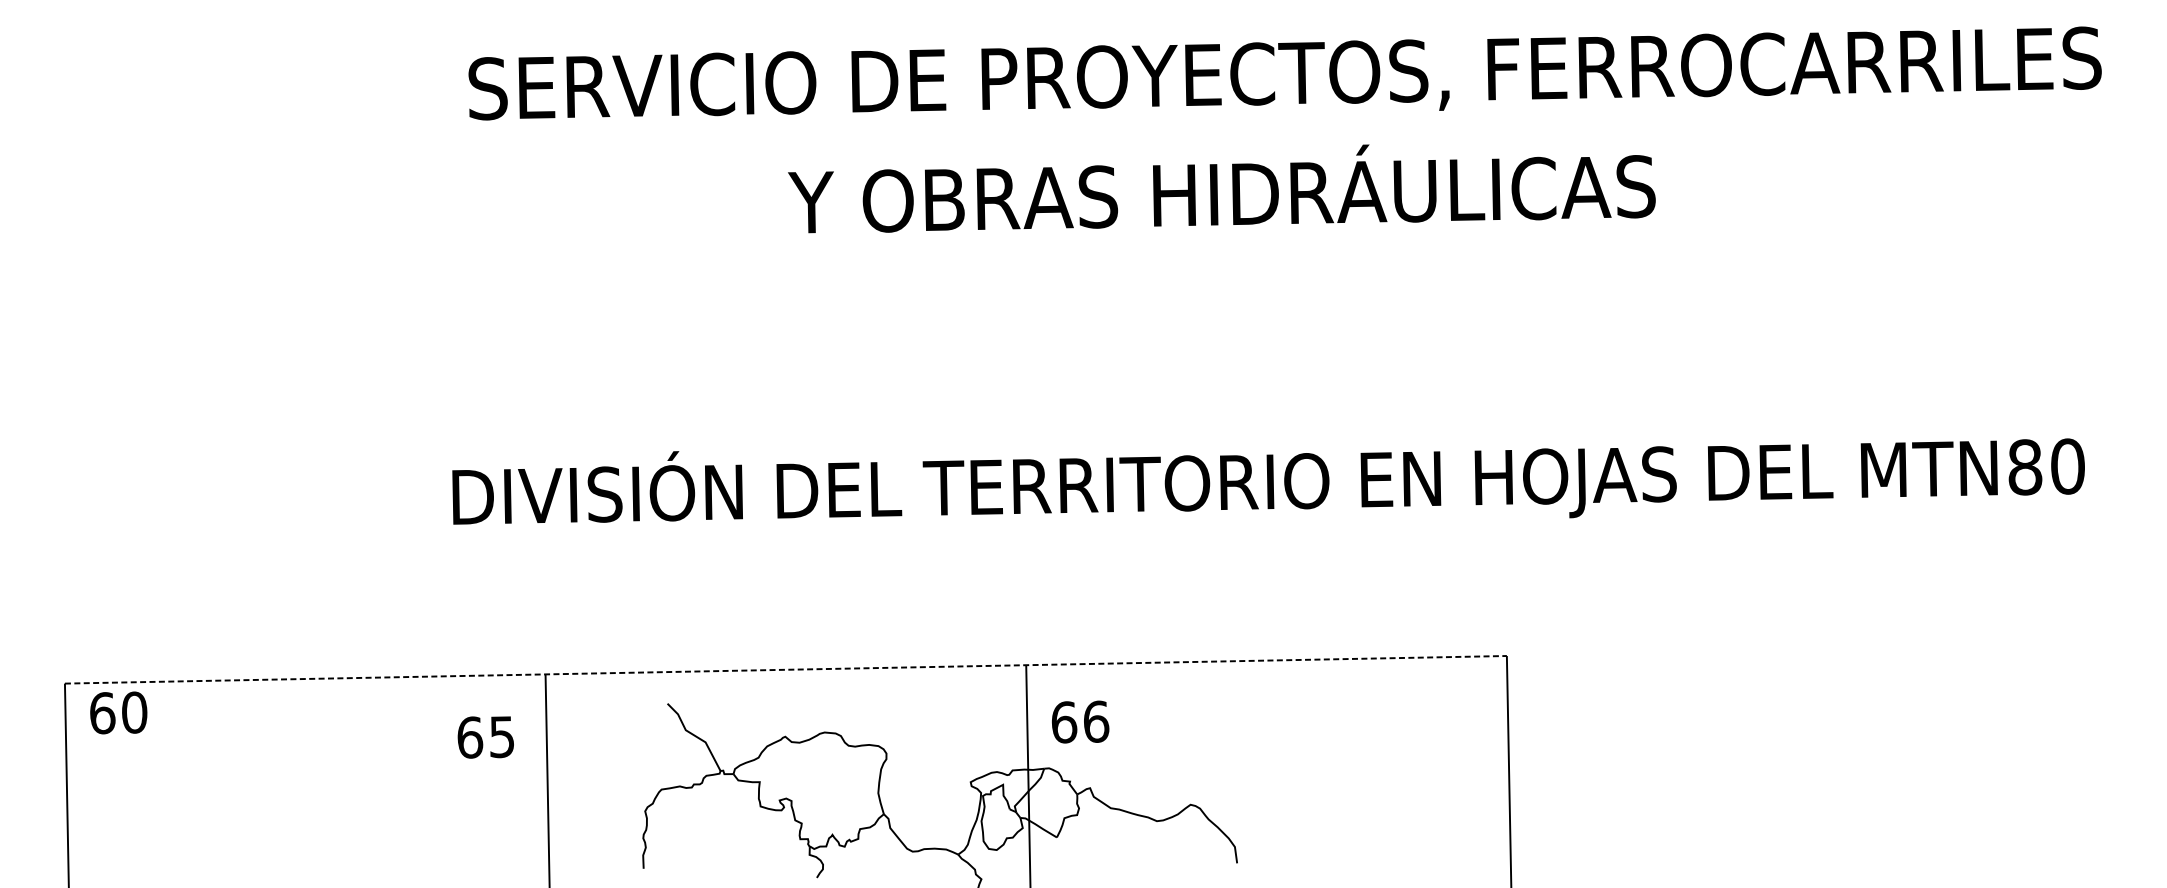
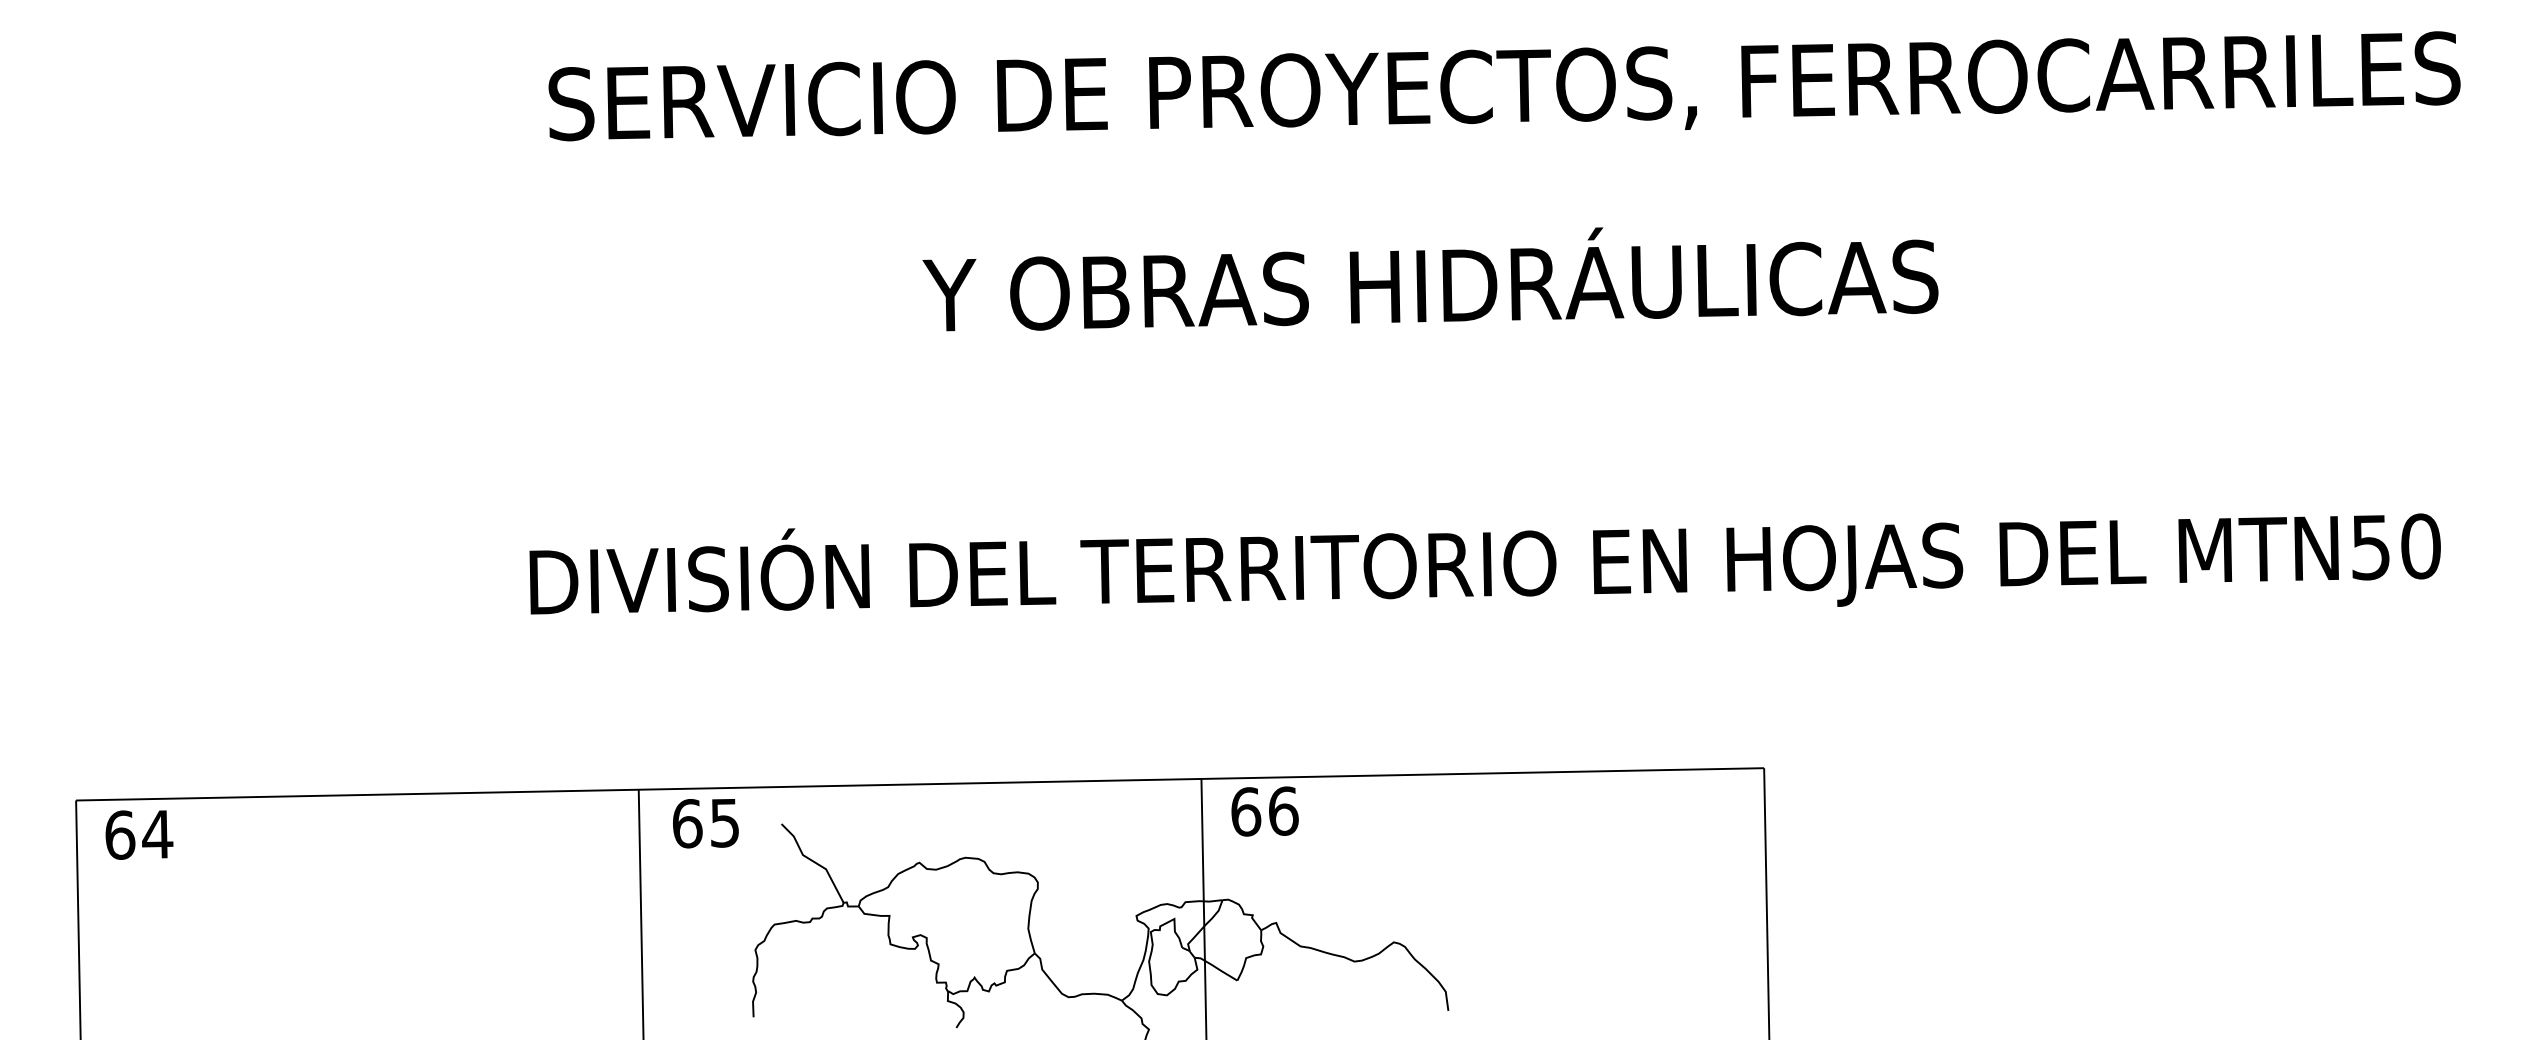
text: (1221, 189) -> (1430, 279), moved
text: (2024, 467) -> (2370, 547), MTN80 -> MTN50
line: (786, 669) -> (920, 784), dashed -> solid
text: (134, 712) -> (157, 834), 60 -> 64
text: (1080, 722) -> (1264, 811), moved
text: (485, 737) -> (705, 823), moved

